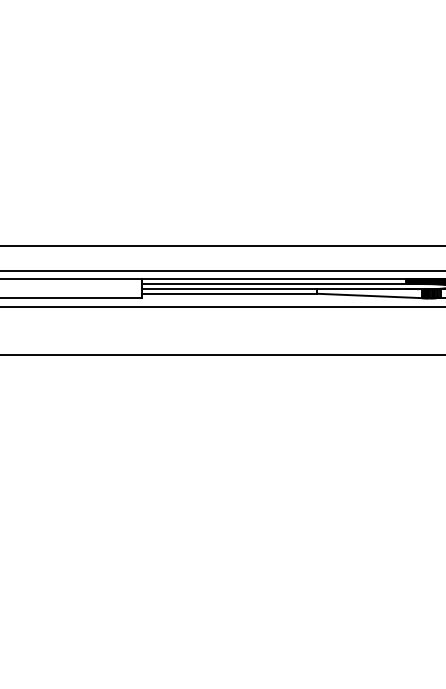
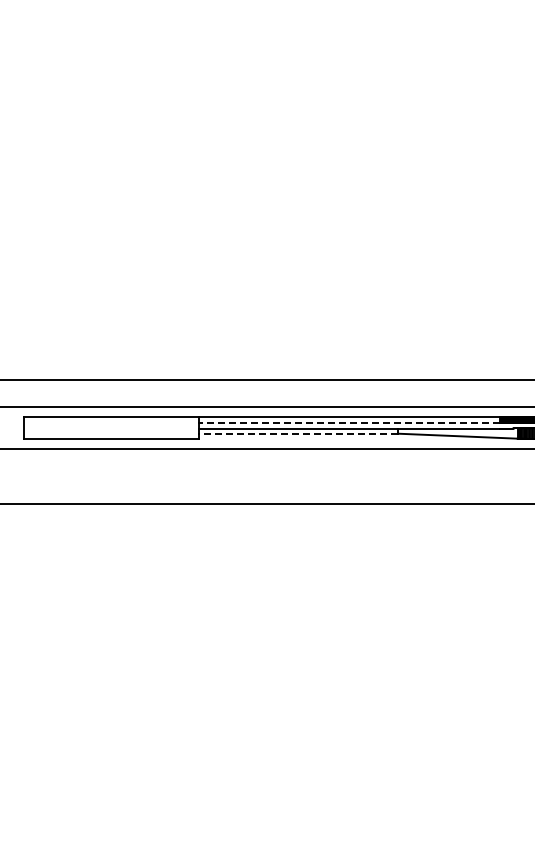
line: (274, 283) -> (349, 422), solid -> dashed
line: (229, 293) -> (298, 433), solid -> dashed

